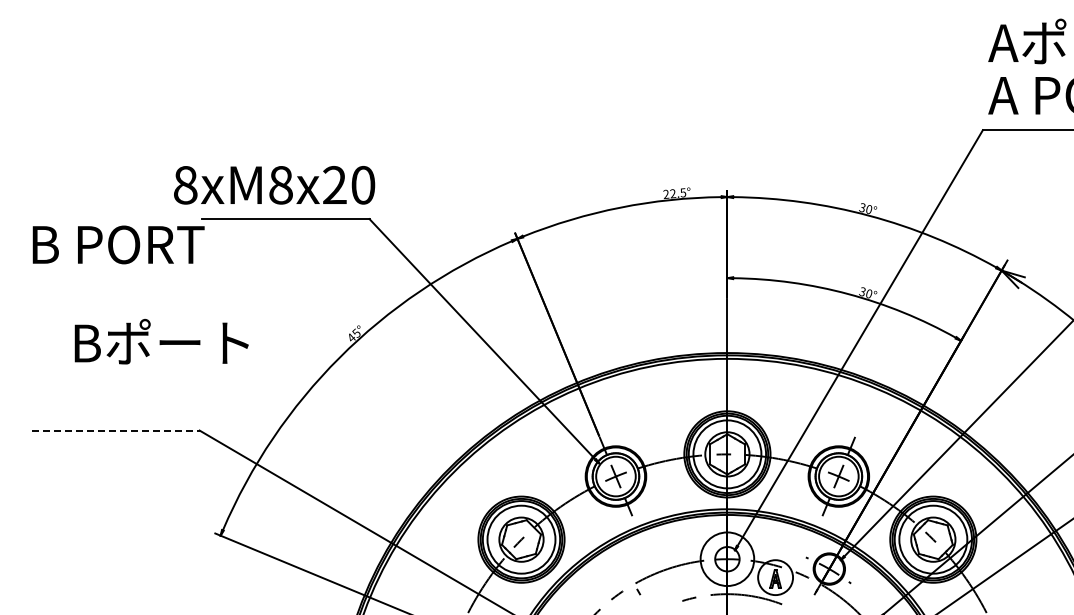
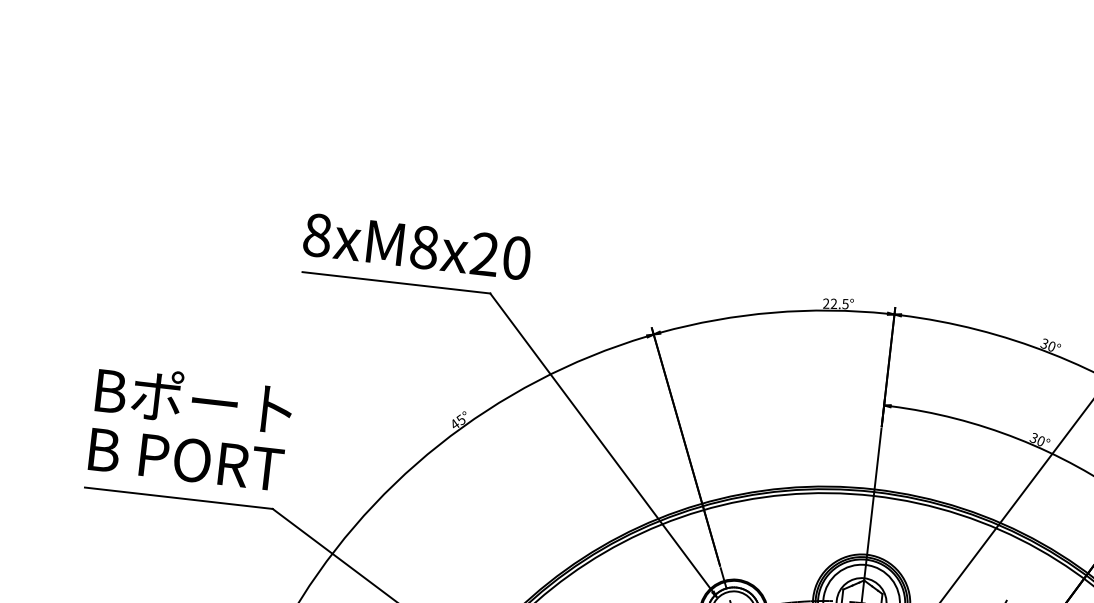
text: (274, 185) -> (417, 246), moved
text: (118, 244) -> (186, 459), moved
text: (161, 341) -> (194, 398), moved
line: (115, 430) -> (178, 498), dashed -> solid

